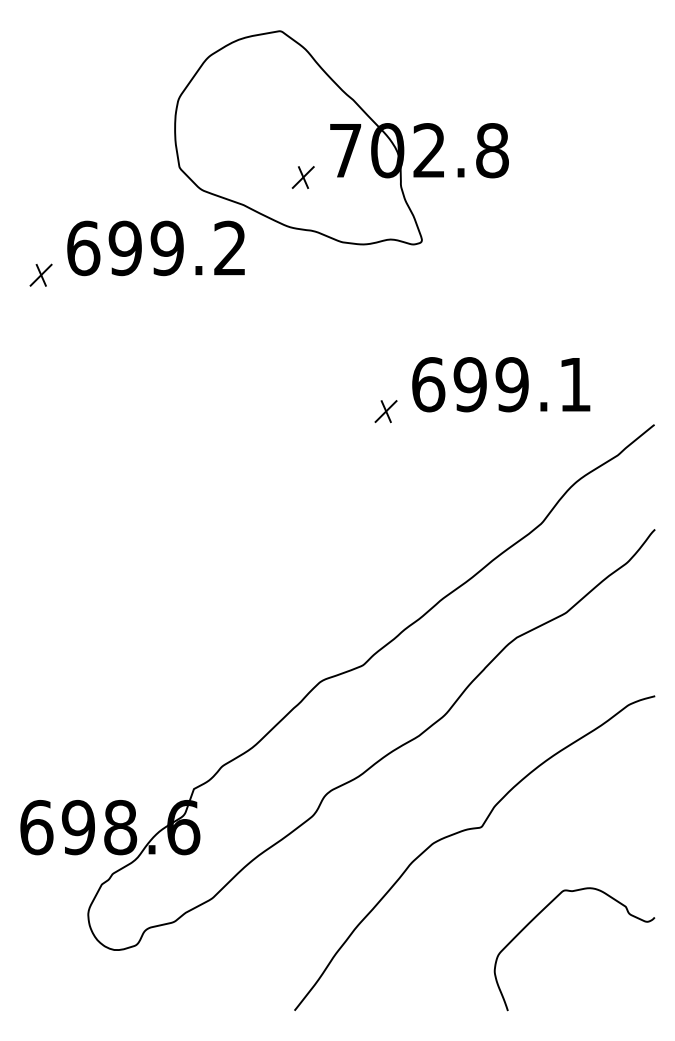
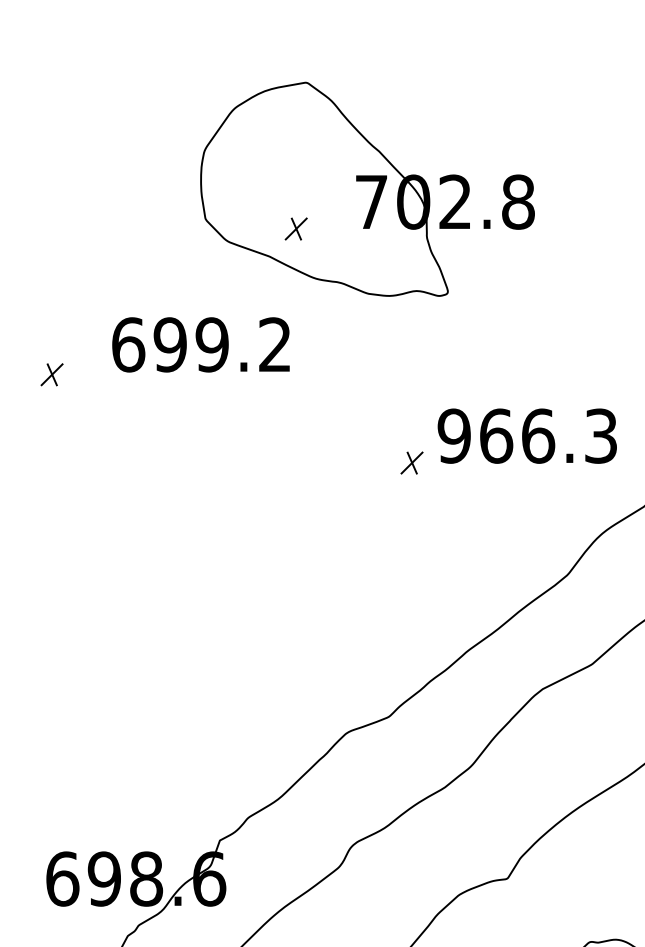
part: (302, 177) -> (295, 228), moved
text: (155, 248) -> (200, 344), moved
part: (40, 274) -> (51, 373), moved
text: (500, 384) -> (526, 435), 699.1 -> 966.3

